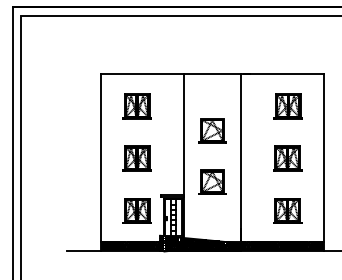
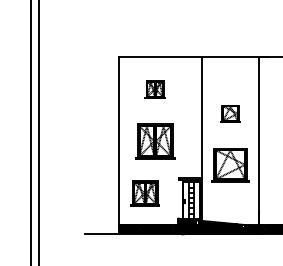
part: (136, 106) -> (154, 89), size x0.7
part: (212, 130) -> (230, 113), size x0.7
part: (136, 158) -> (154, 141), size x1.4
part: (212, 181) -> (230, 164), size x1.4
part: (136, 210) -> (144, 193), moved

